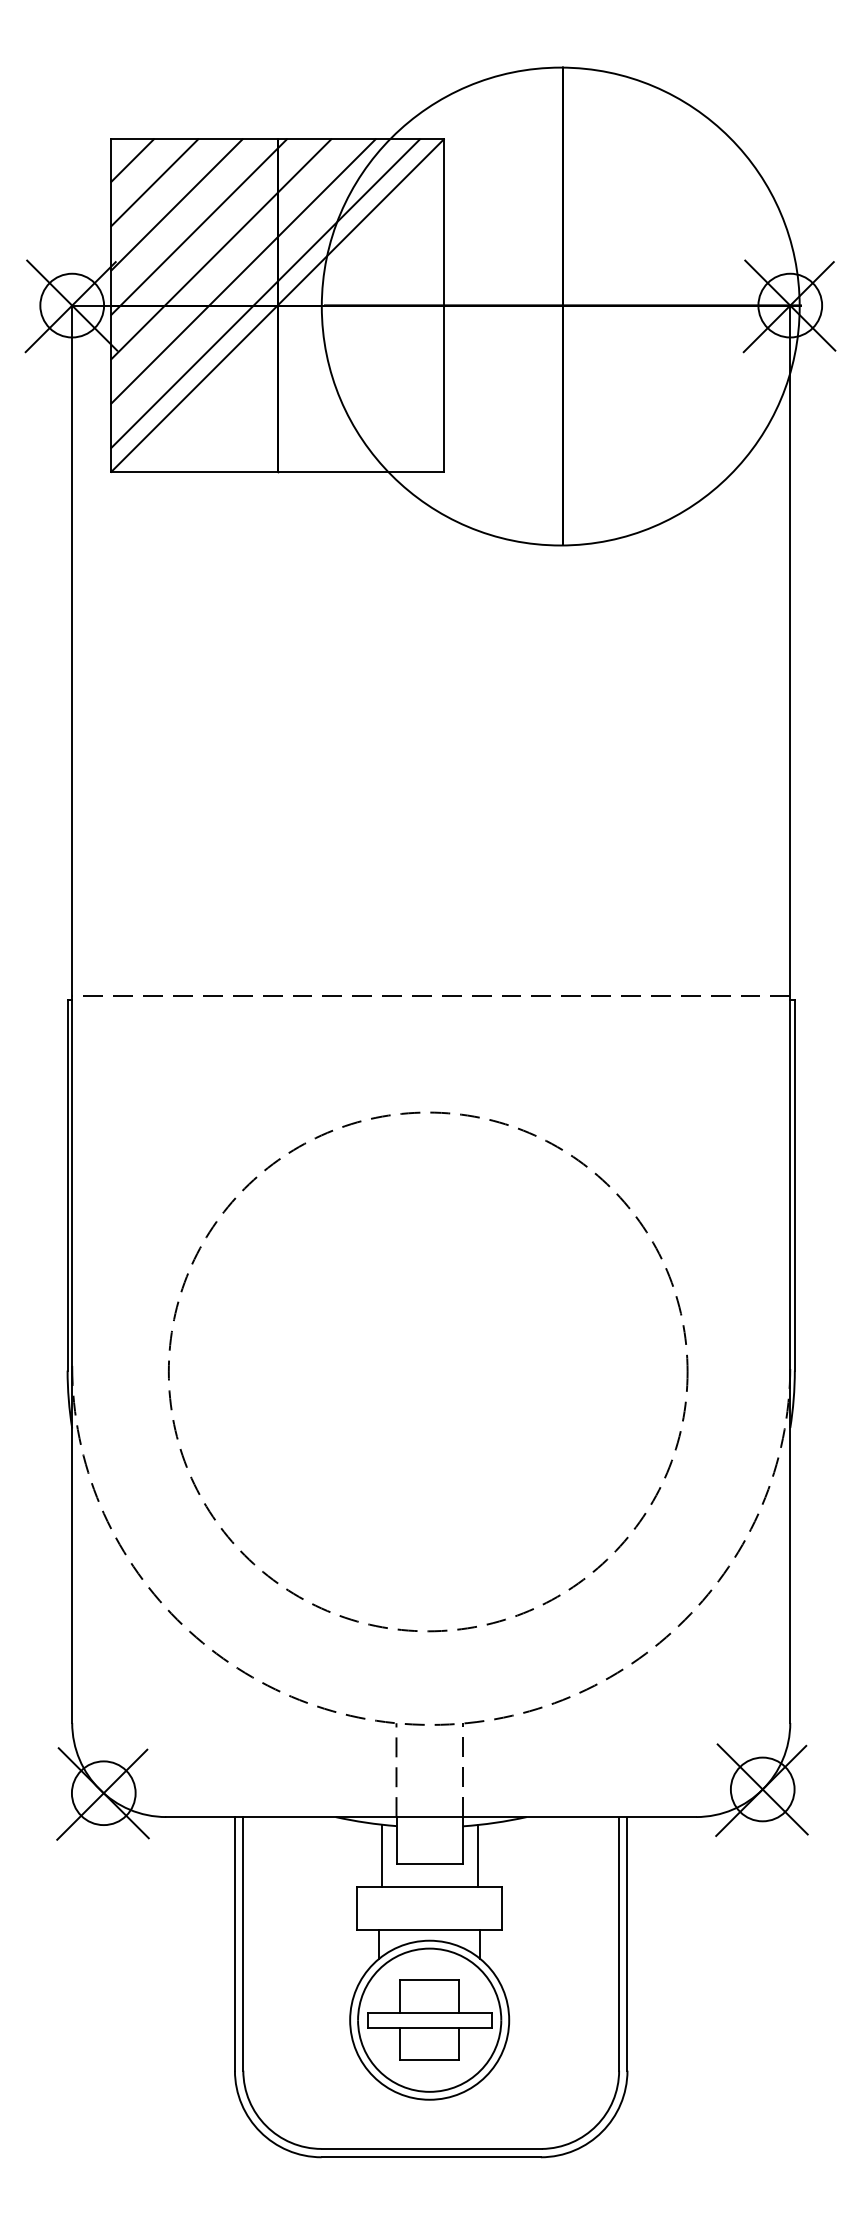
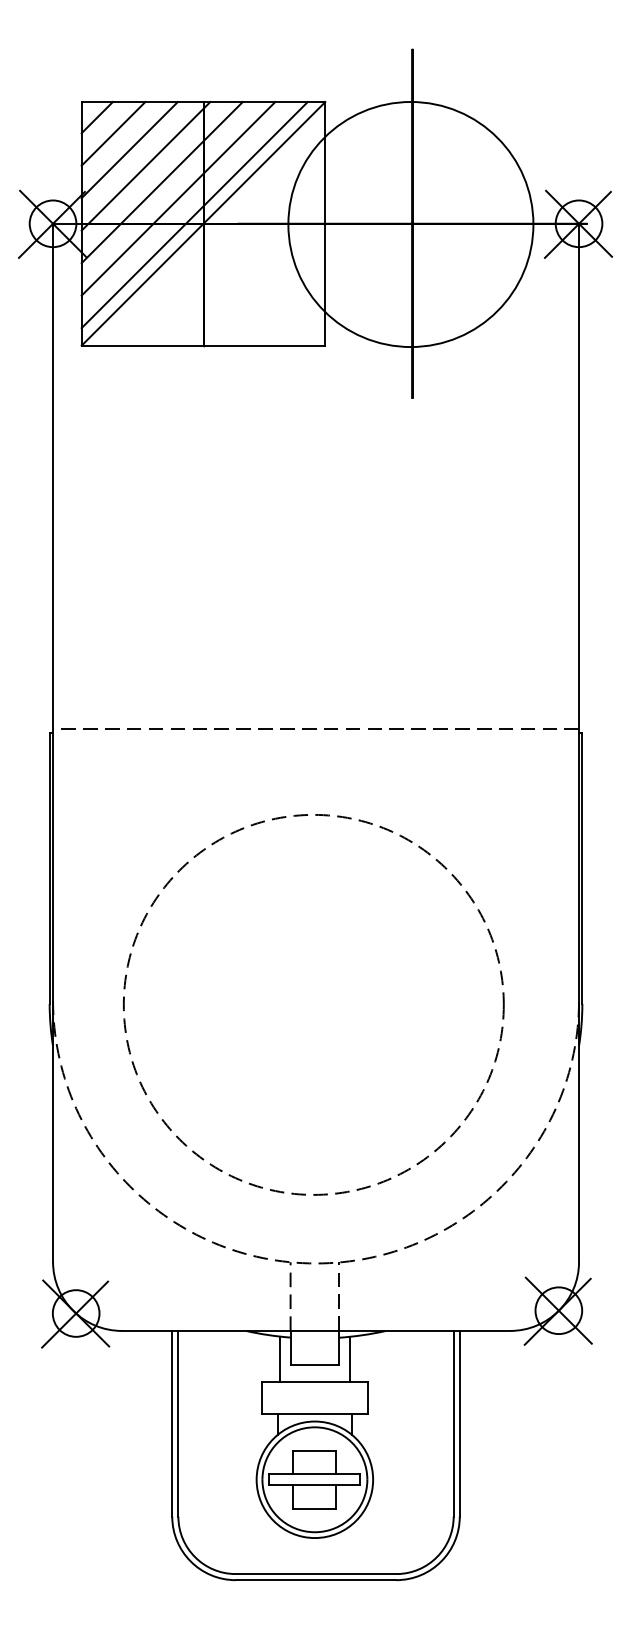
circle: (560, 306) -> (410, 224), size x0.7

